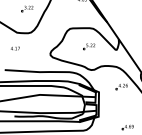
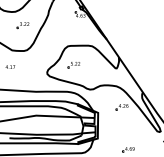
part: (88, 47) -> (73, 65), moved

